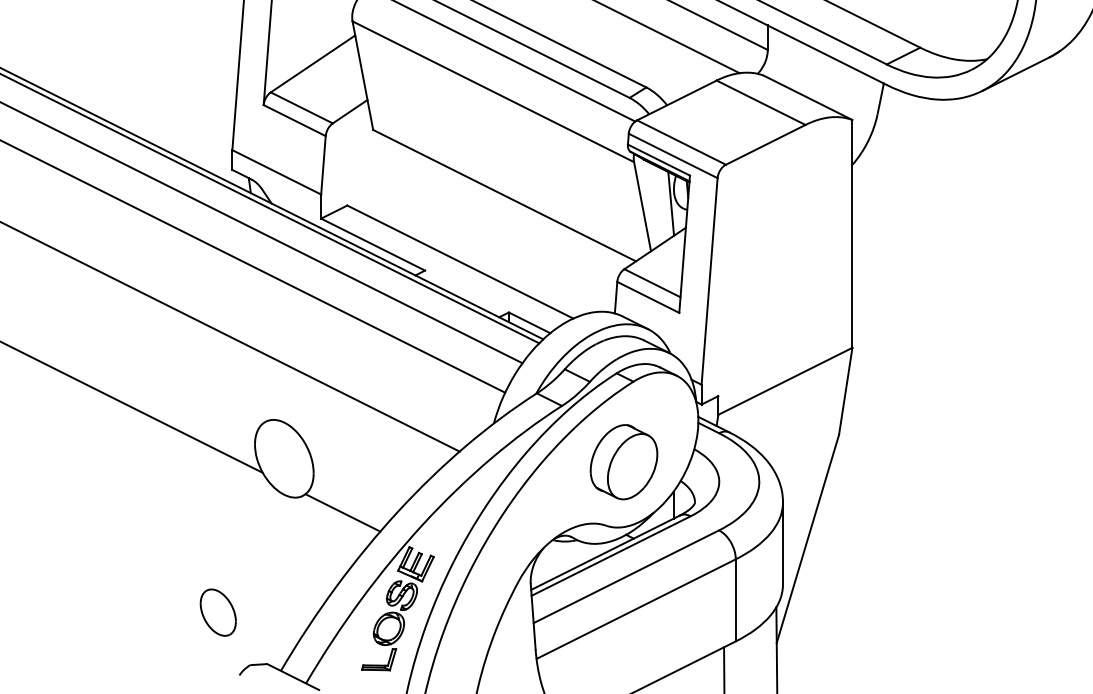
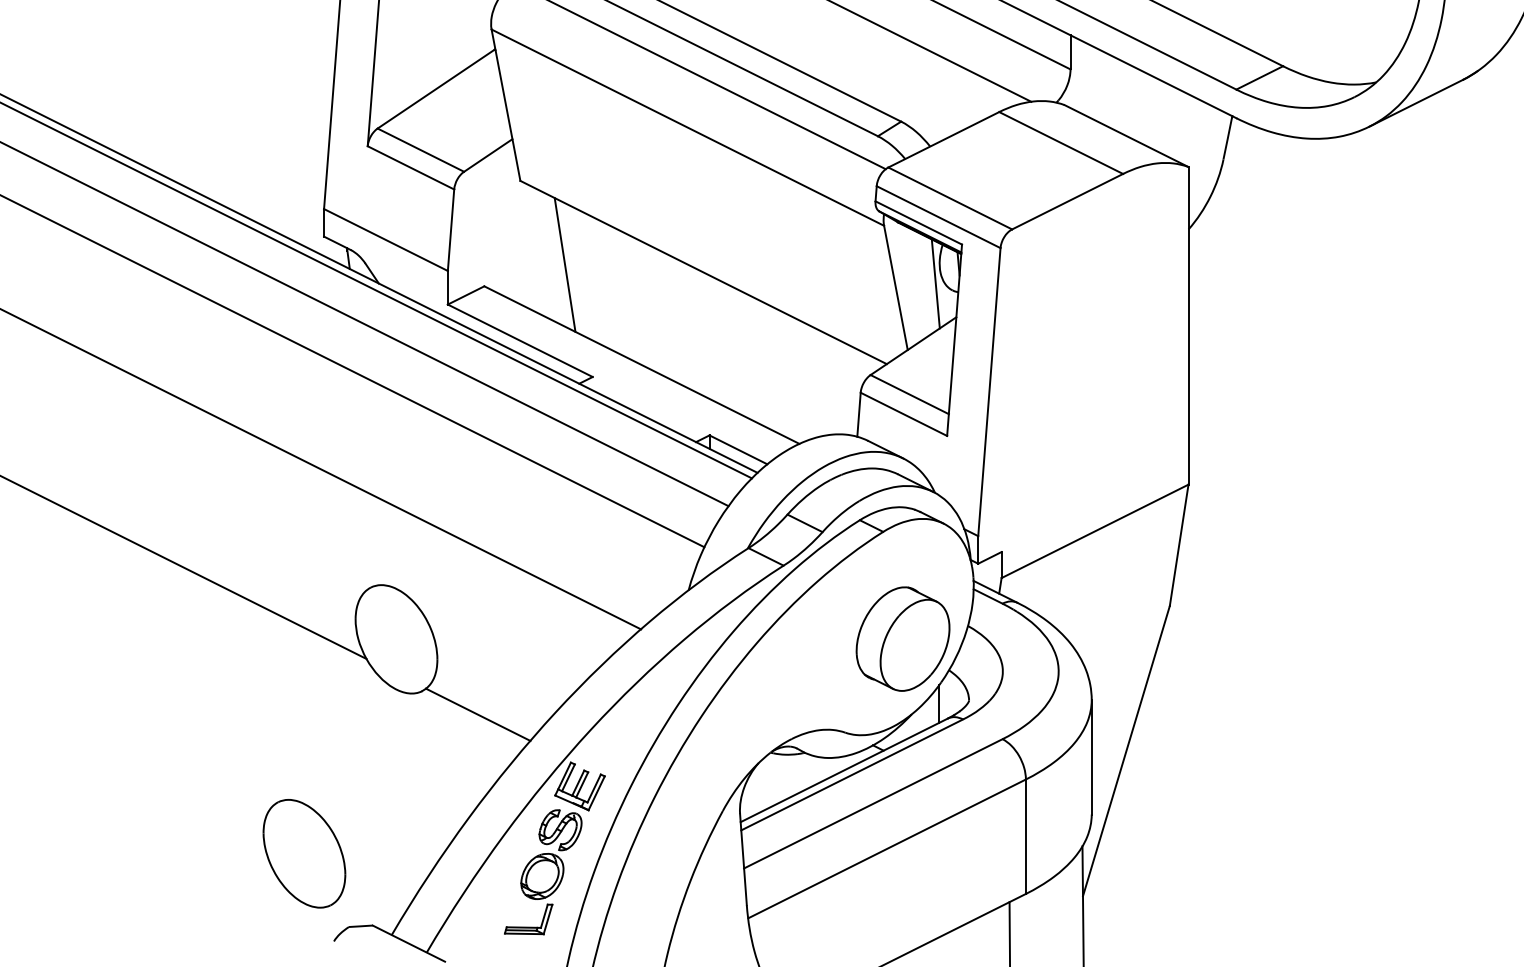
line: (404, 189) -> (564, 264), added
part: (623, 461) -> (902, 638), moved
part: (218, 612) -> (304, 853), size x1.67

